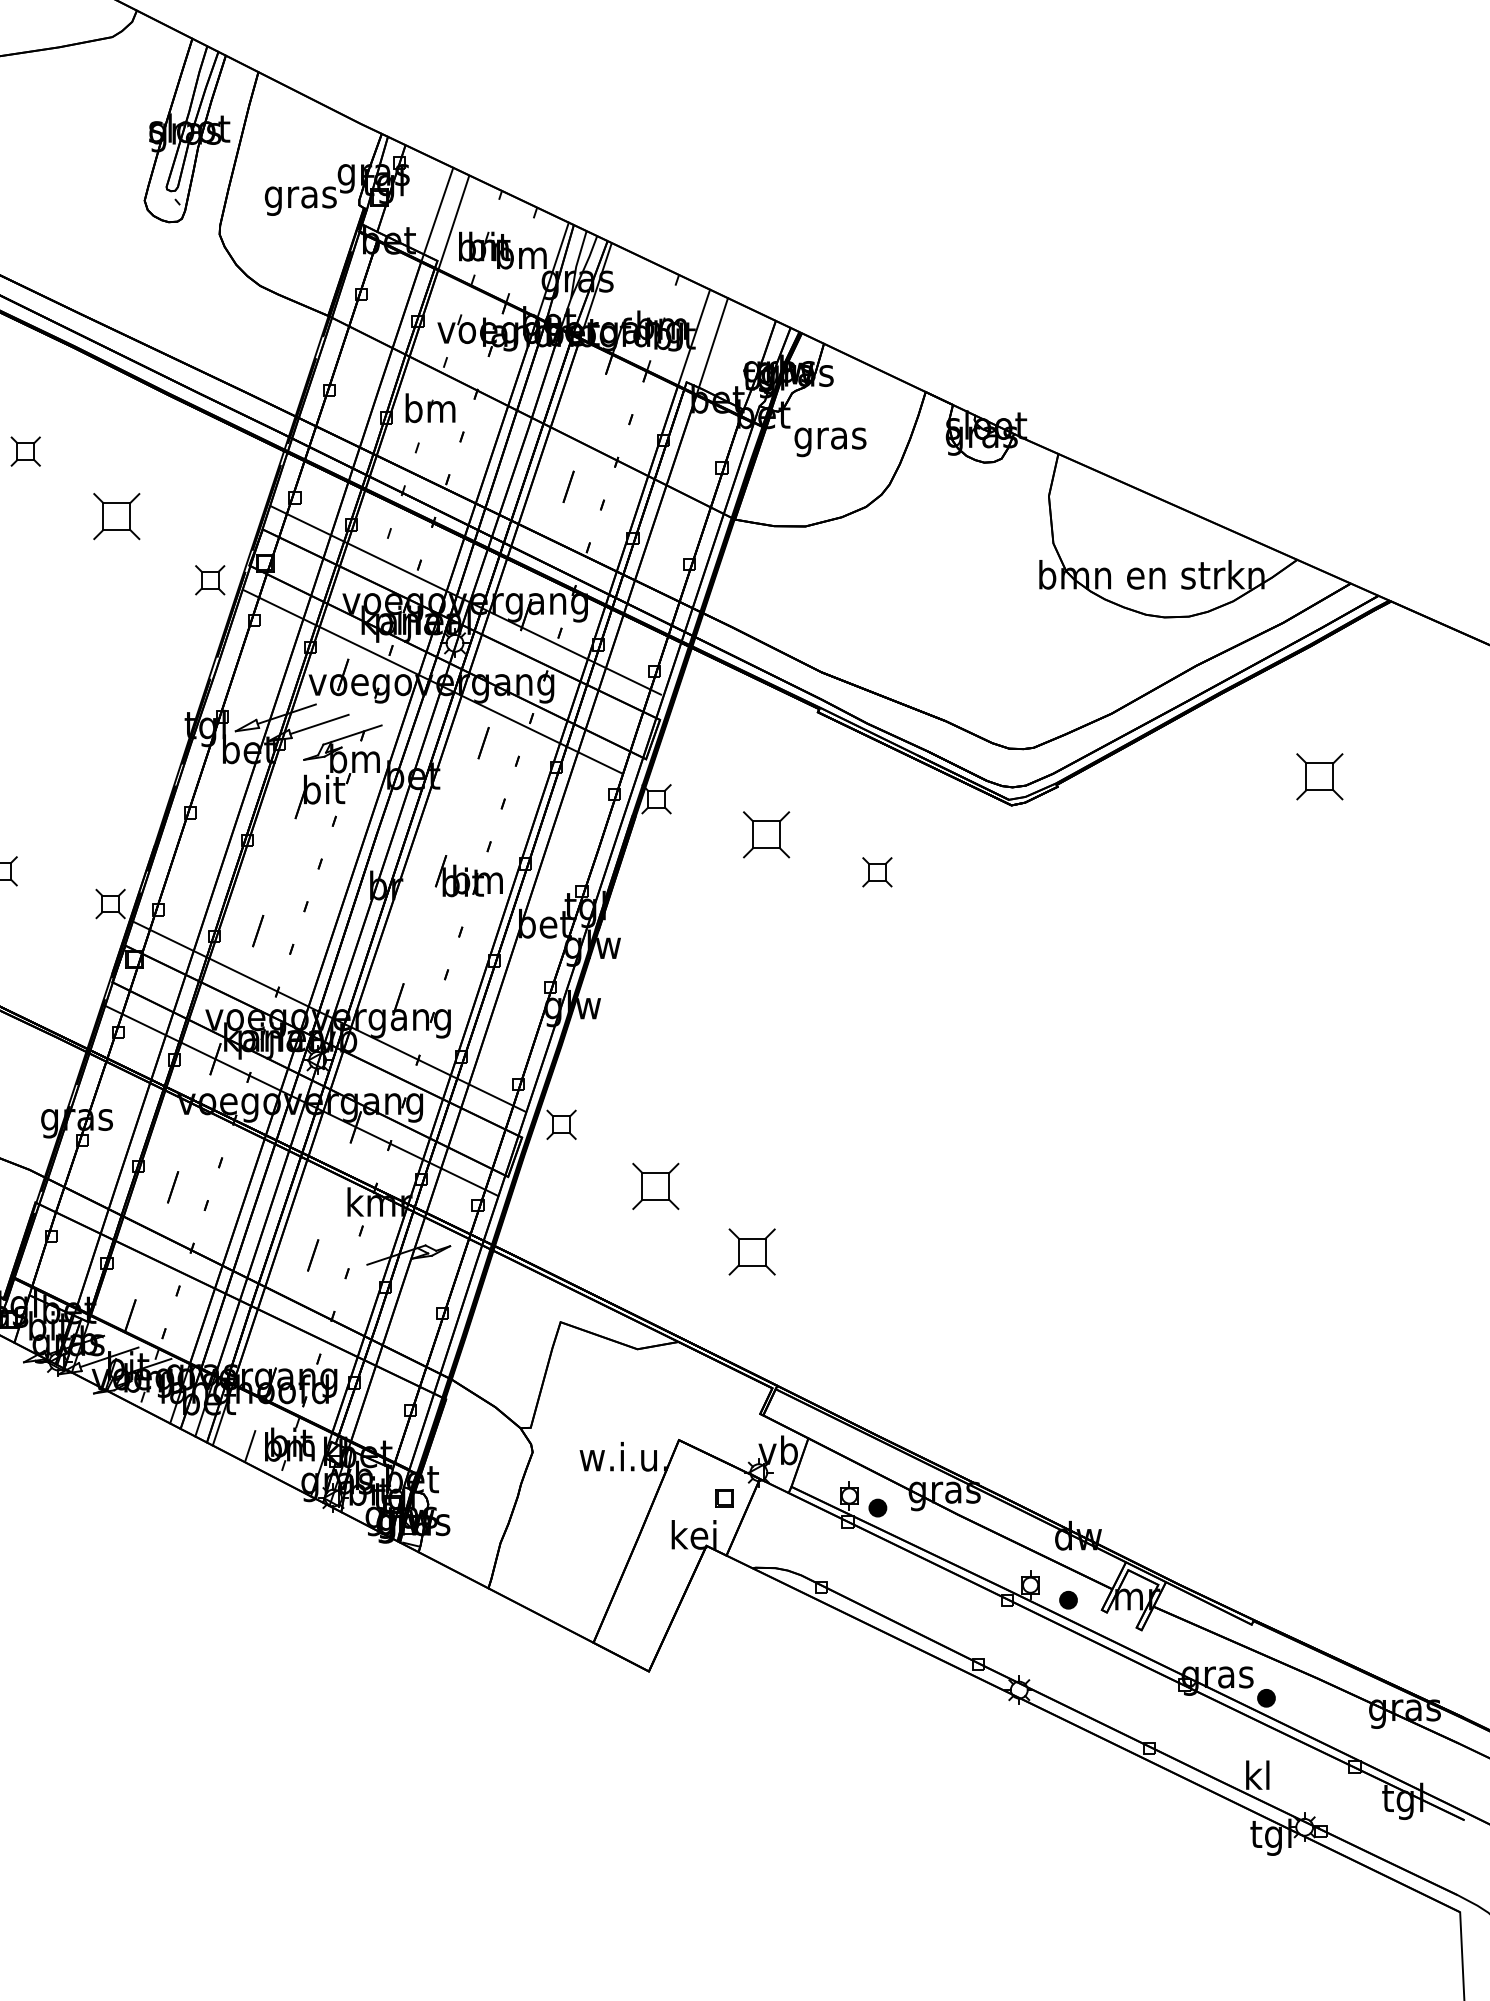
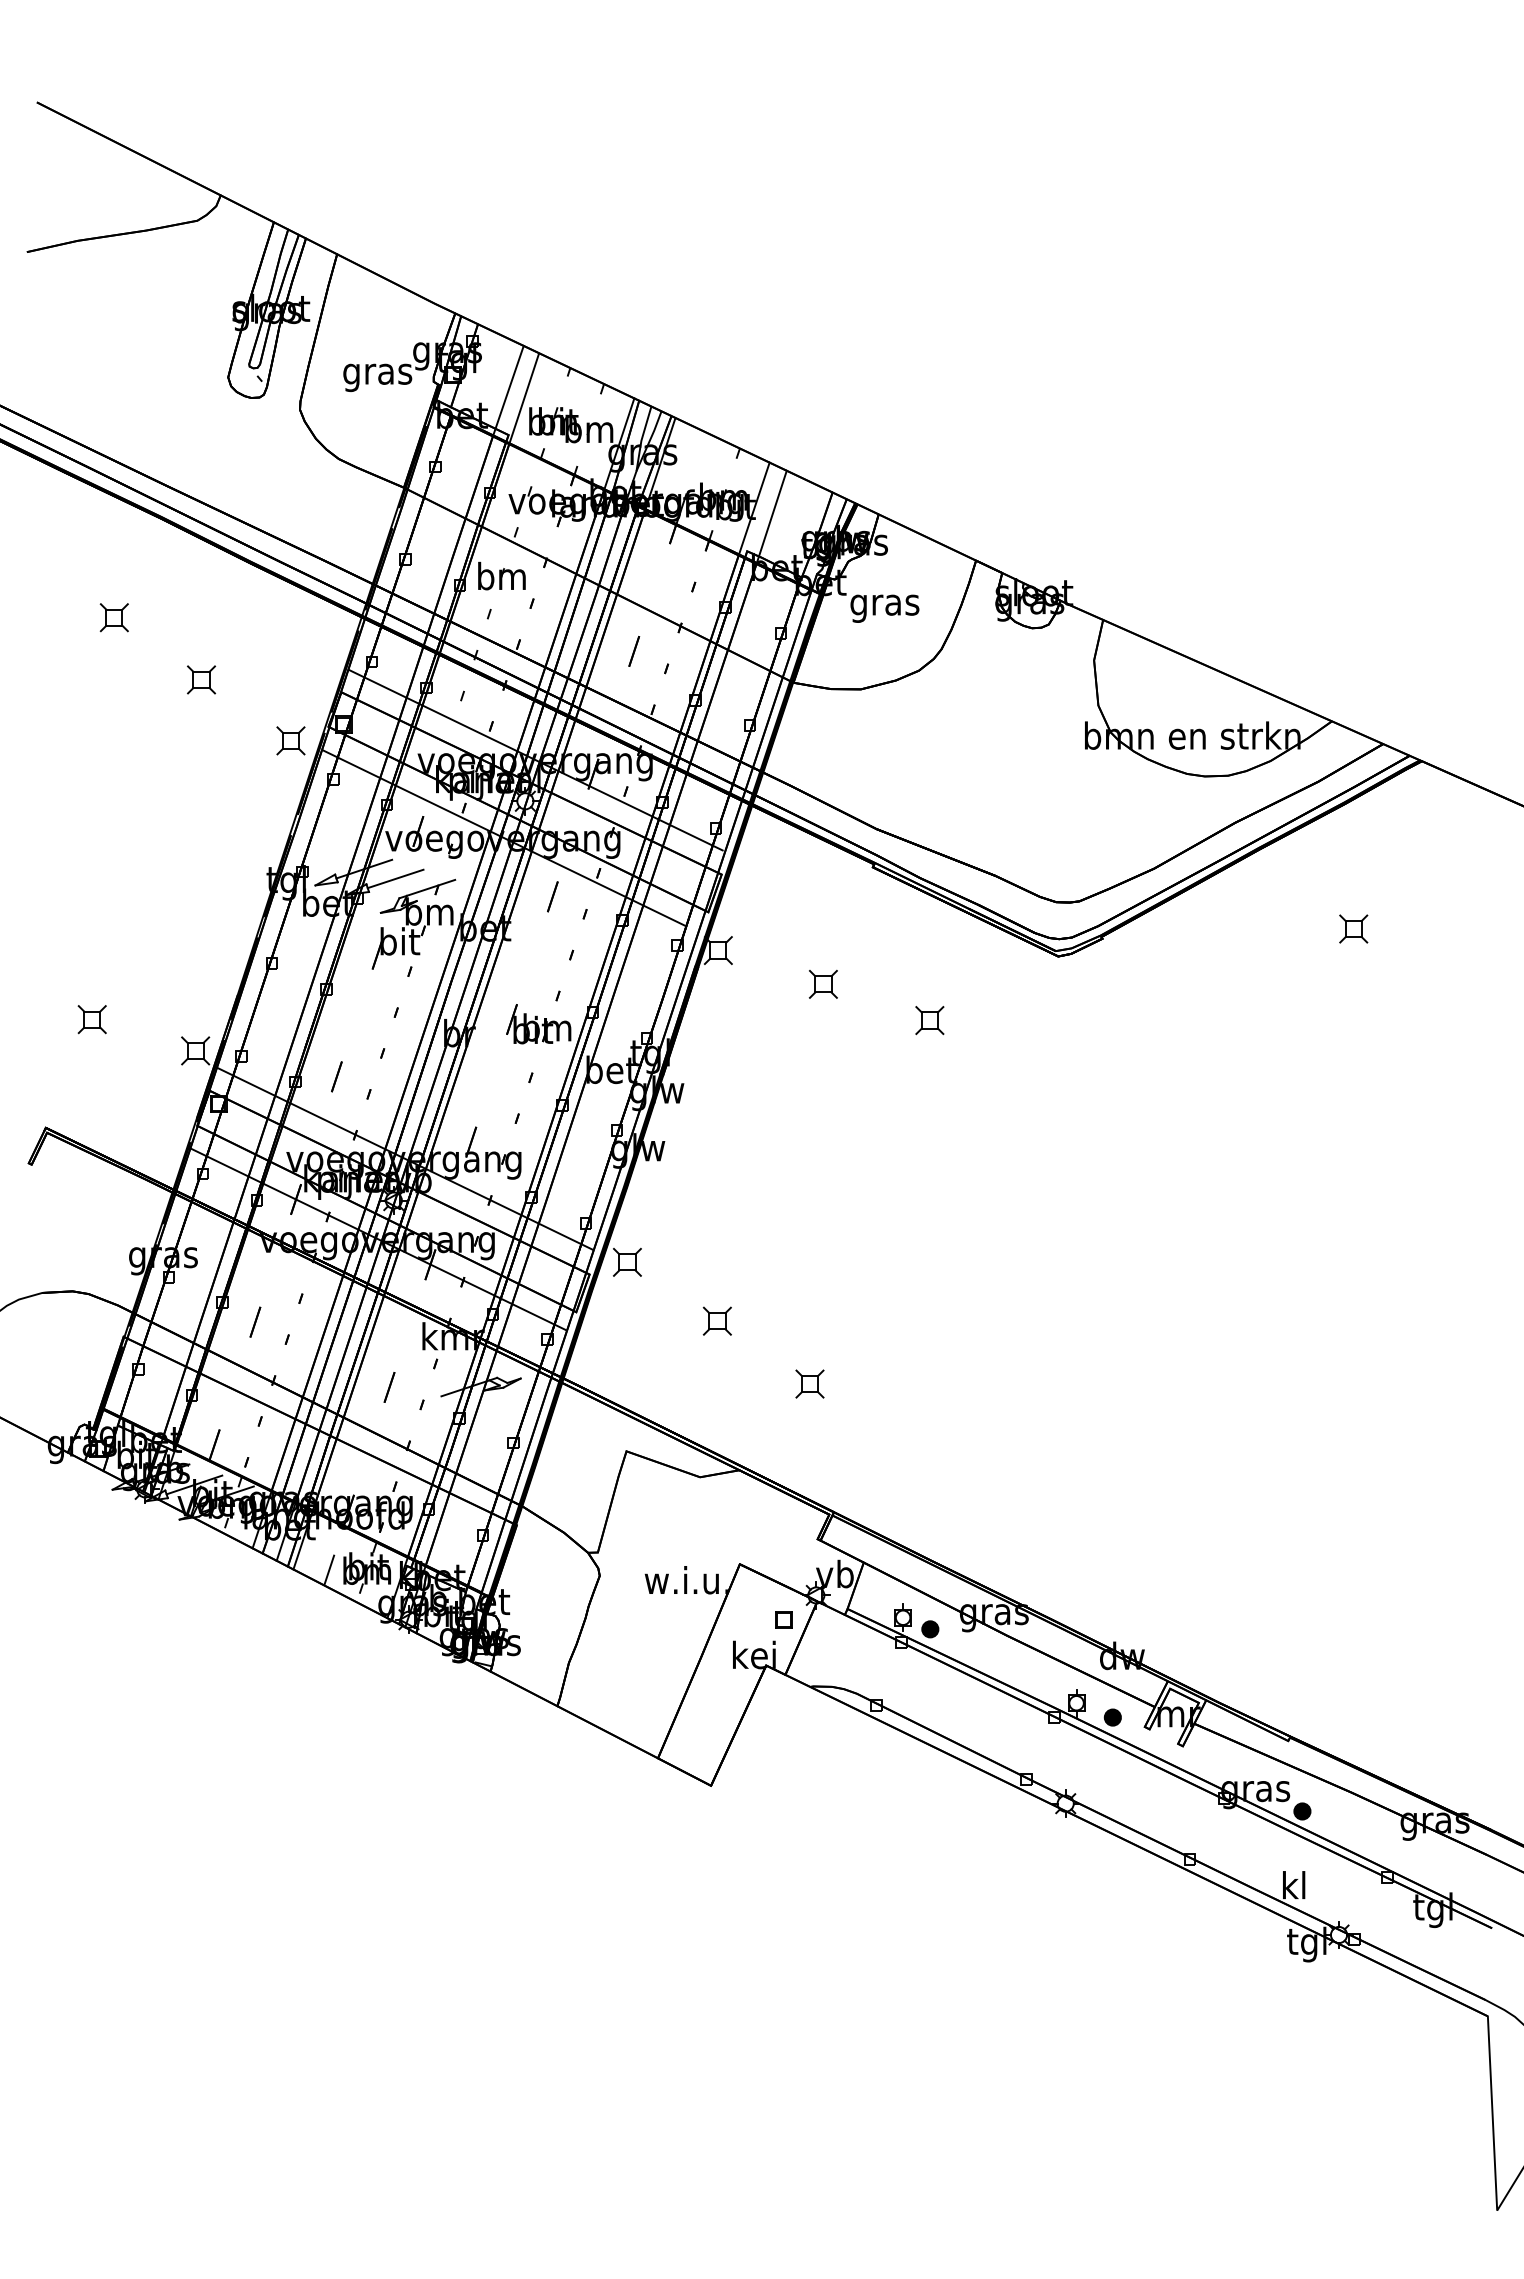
part: (116, 516) -> (201, 679), size x0.62
part: (1319, 776) -> (1353, 928), size x0.62
part: (765, 833) -> (822, 983), size x0.62
part: (654, 1185) -> (716, 1320), size x0.62
part: (751, 1251) -> (809, 1383), size x0.62

